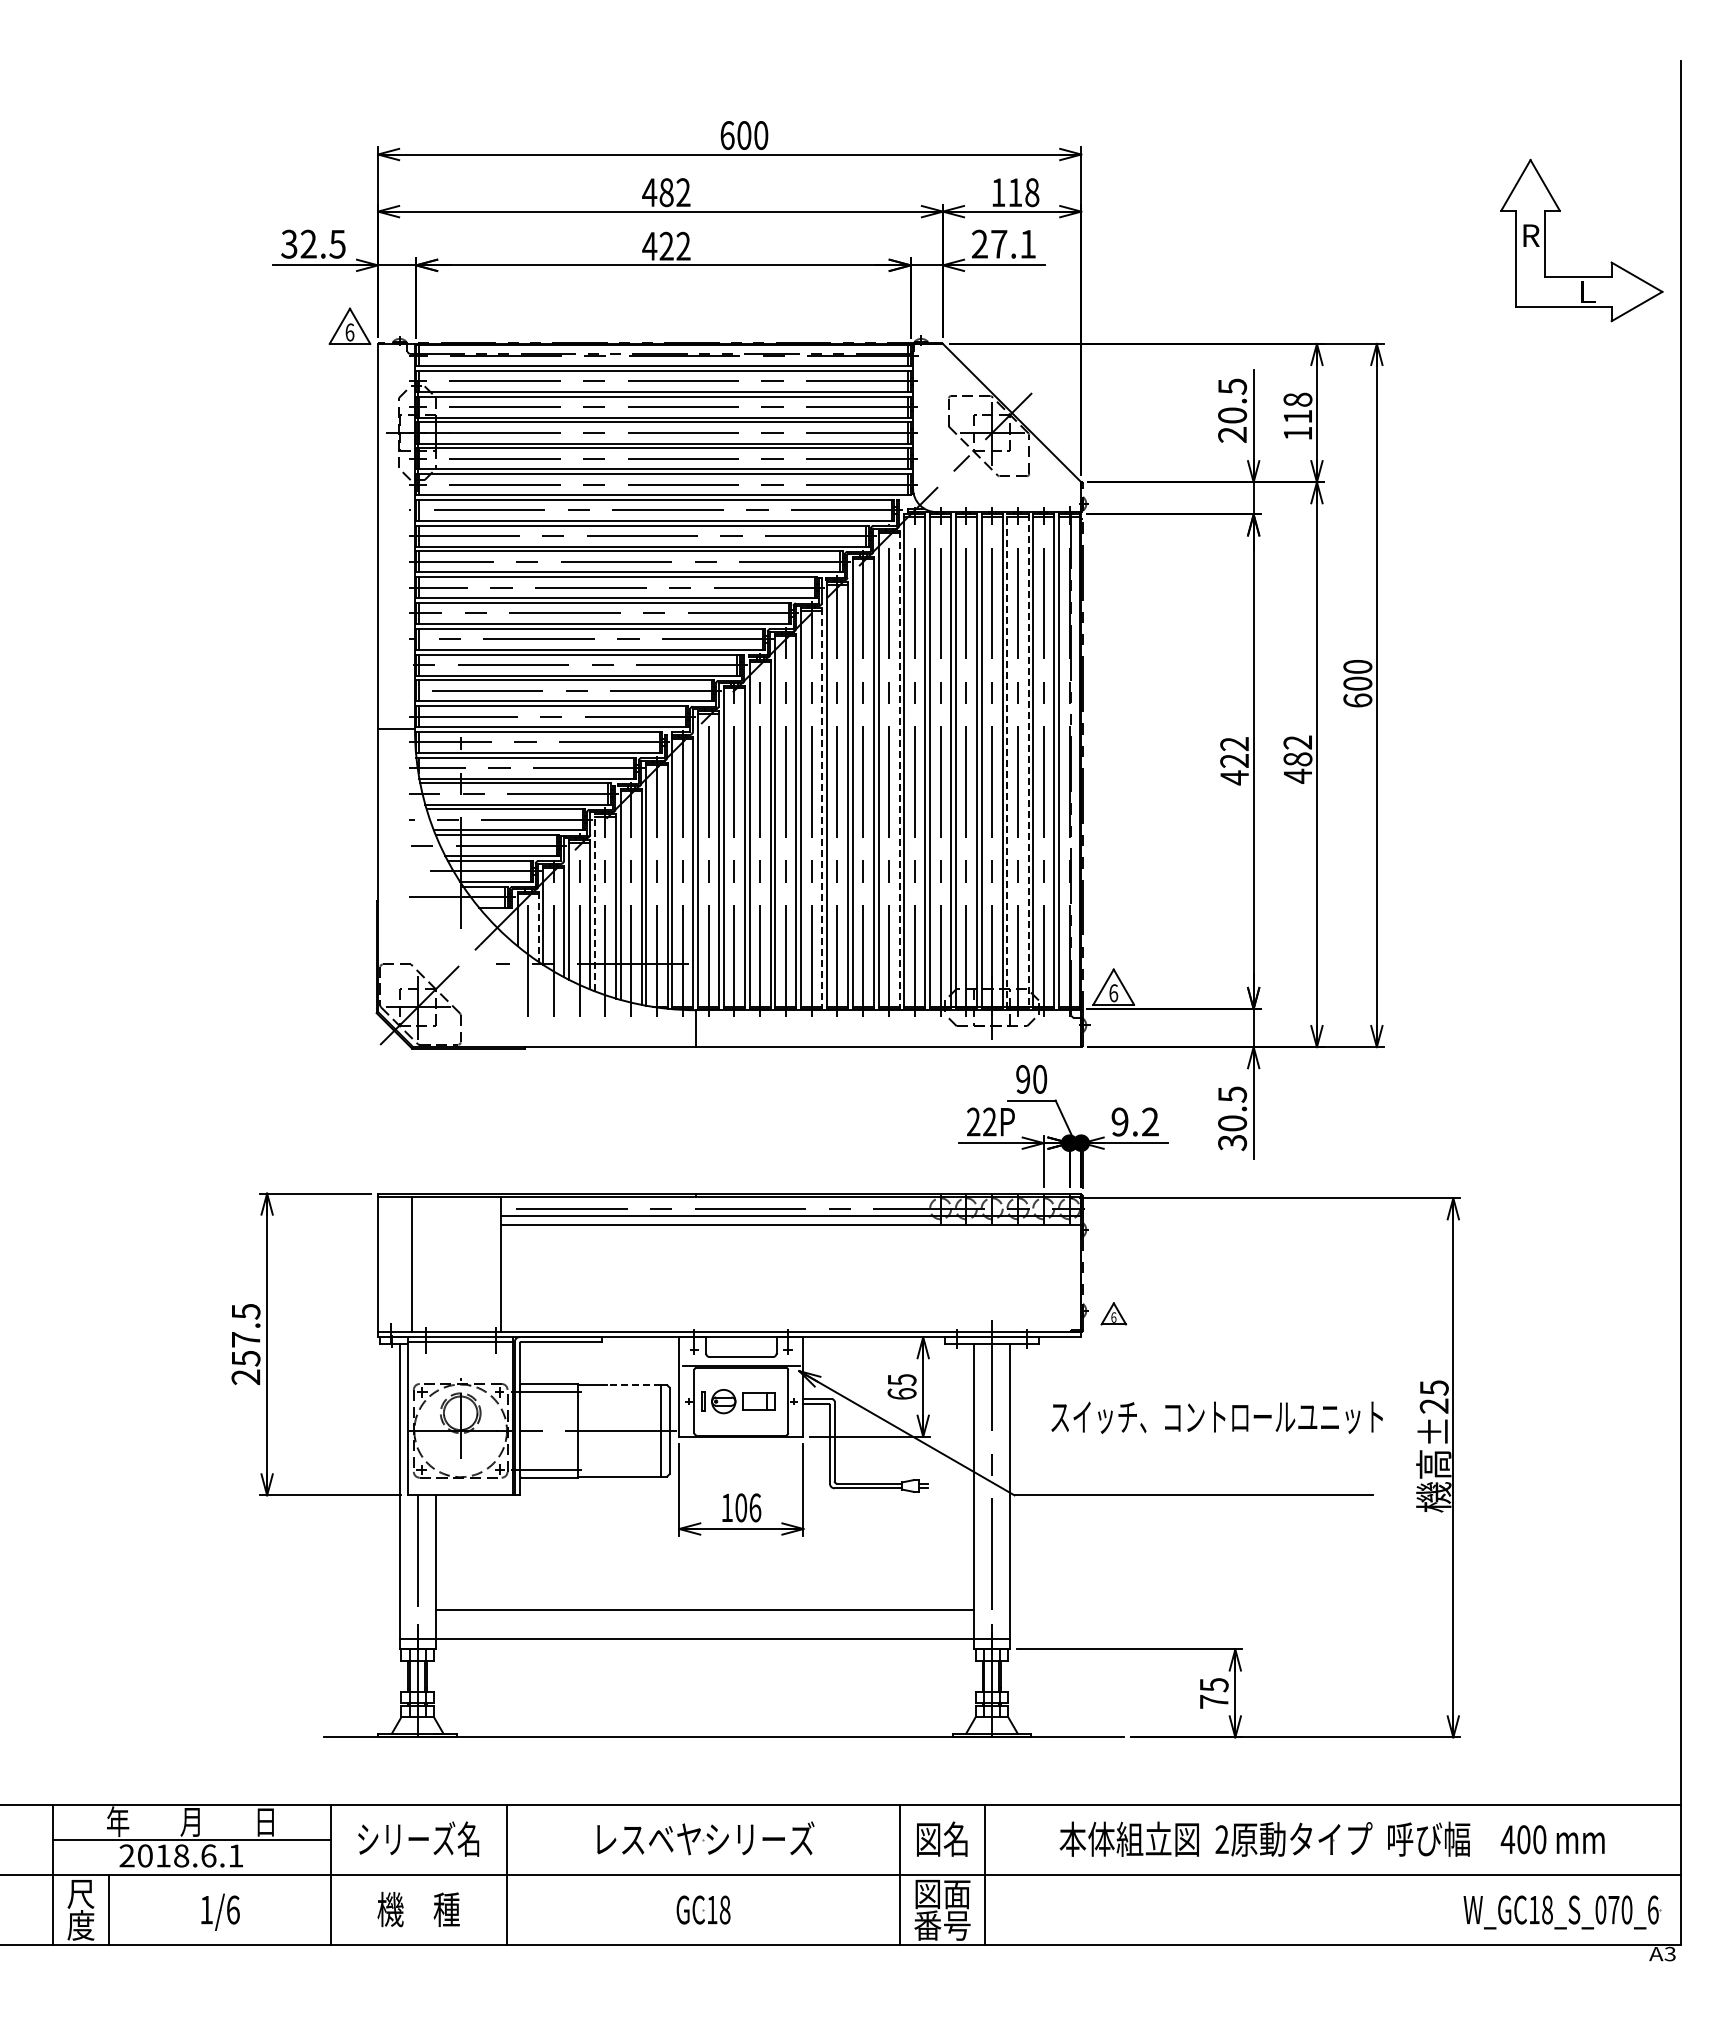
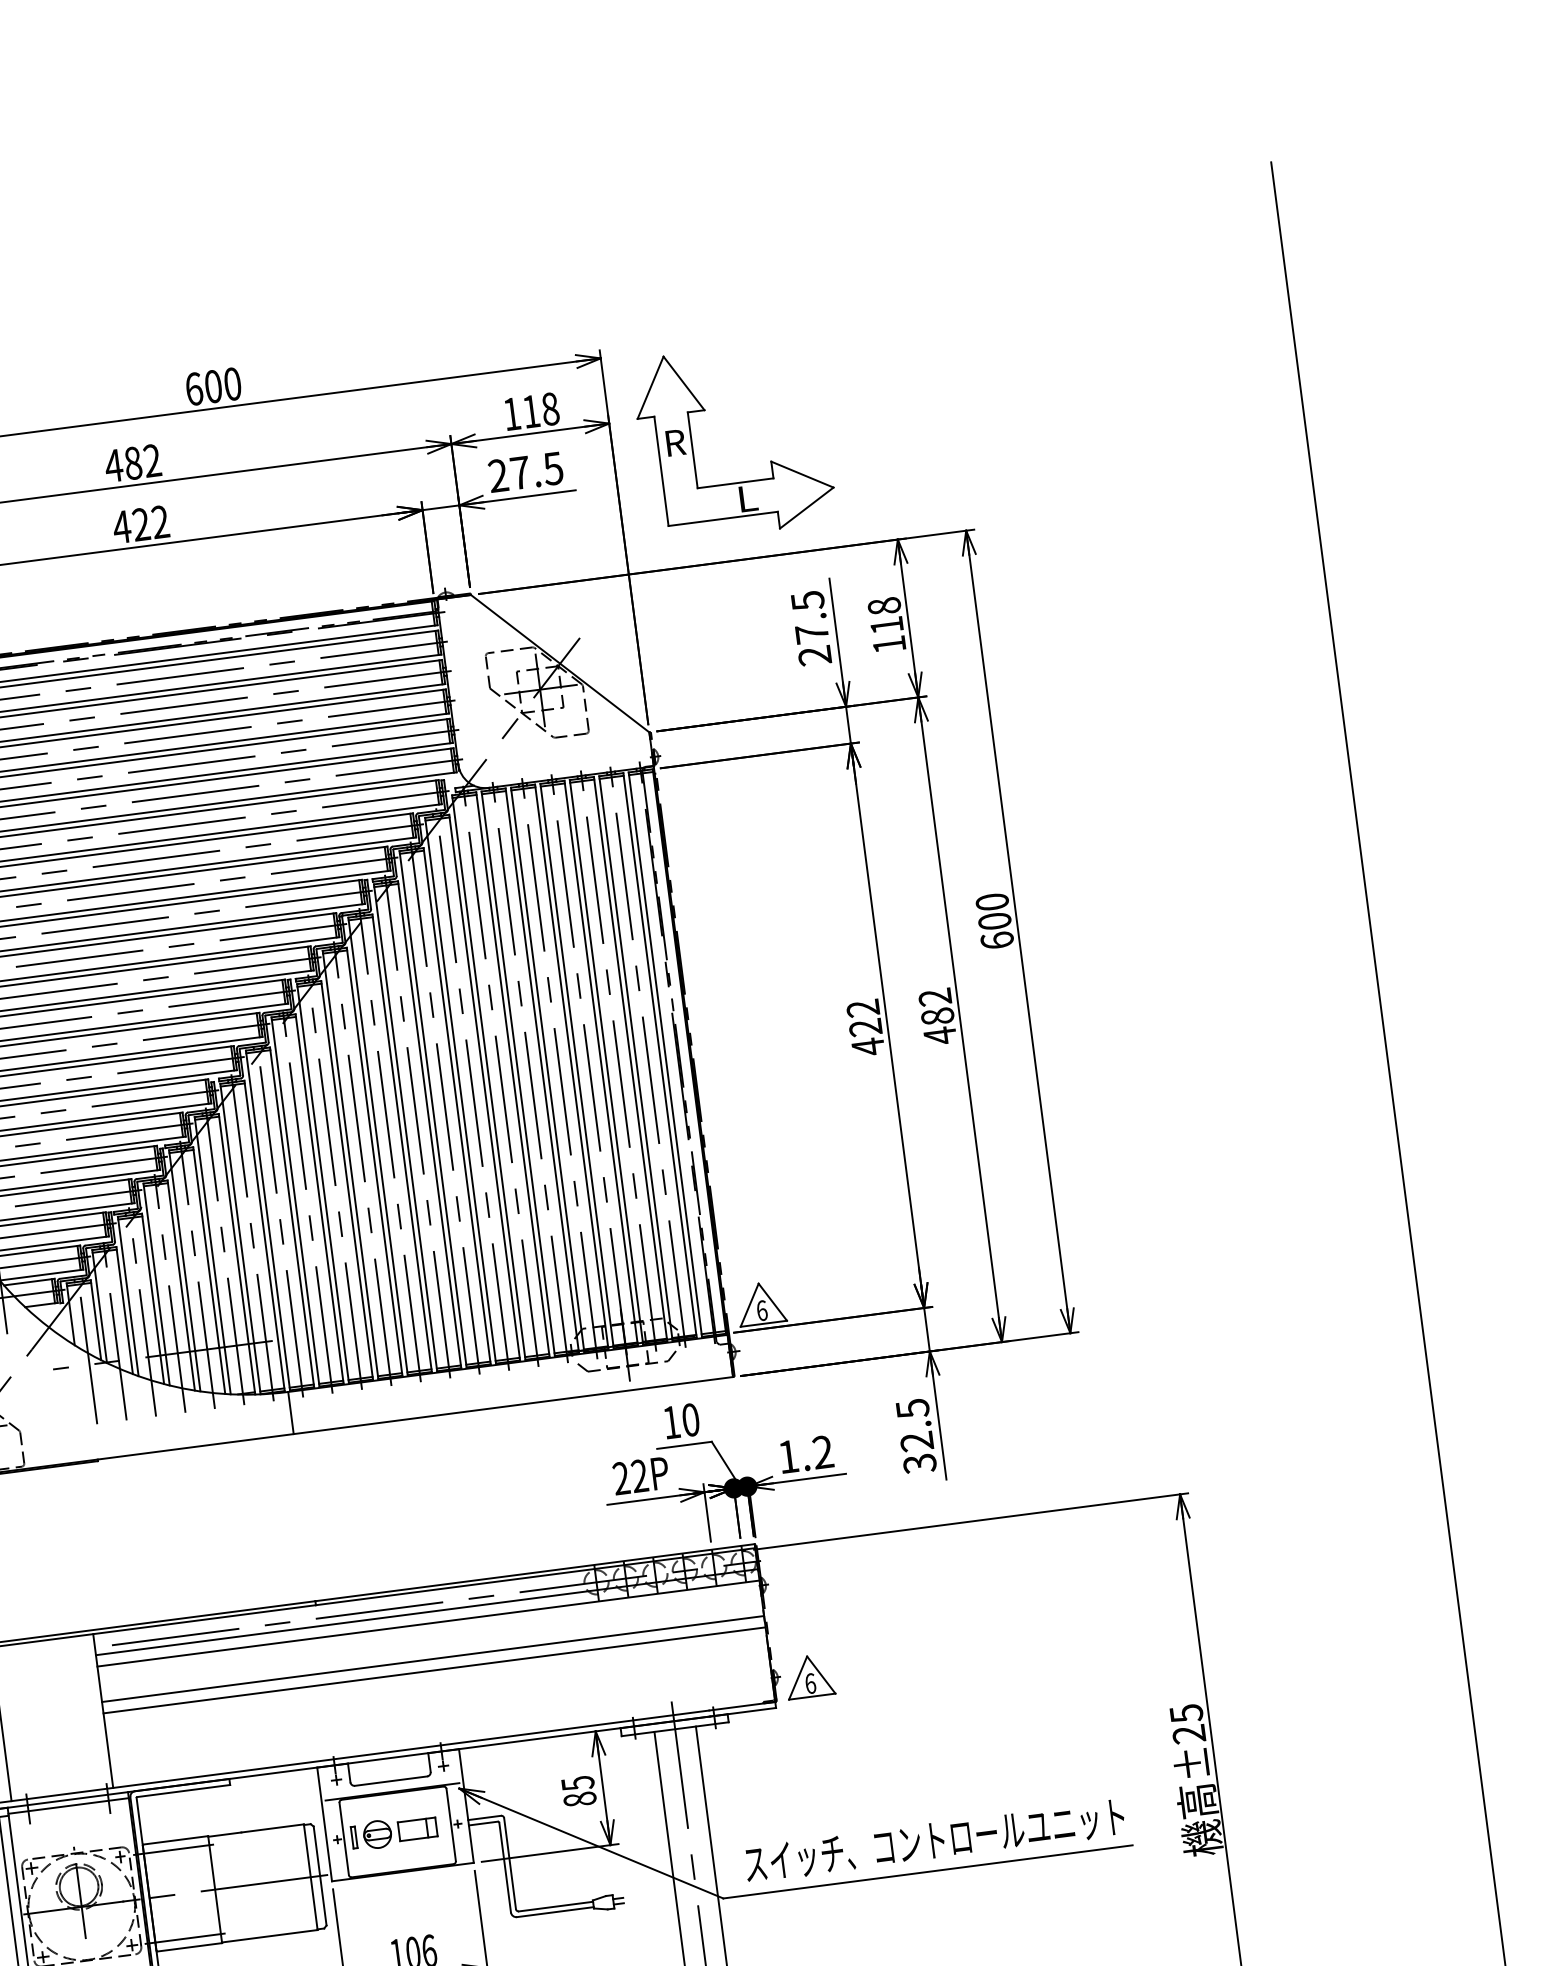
part: (1560, 211) -> (705, 410), moved
text: (1027, 244) -> (552, 469), 27.1 -> 27.5
text: (1232, 415) -> (812, 633), 20.5 -> 27.5
line: (1007, 761) -> (606, 1062), dashed -> solid
line: (1028, 762) -> (630, 1060), dashed -> solid
line: (899, 770) -> (484, 1088), dashed -> solid
line: (822, 809) -> (402, 1144), dashed -> solid
line: (594, 902) -> (156, 1284), dashed -> solid
line: (538, 927) -> (95, 1320), dashed -> solid
text: (1023, 1079) -> (671, 1422), 90 -> 10
text: (1119, 1121) -> (787, 1456), 9.2 -> 1.2
text: (1232, 1123) -> (916, 1441), 30.5 -> 32.5
line: (791, 1256) -> (433, 1658), added
line: (791, 1266) -> (434, 1670), added
part: (1113, 1313) -> (809, 1676), size x1.67
line: (633, 1384) -> (272, 1828), dashed -> solid
text: (901, 1393) -> (579, 1798), 65 -> 85
text: (1216, 1417) -> (934, 1841), moved

